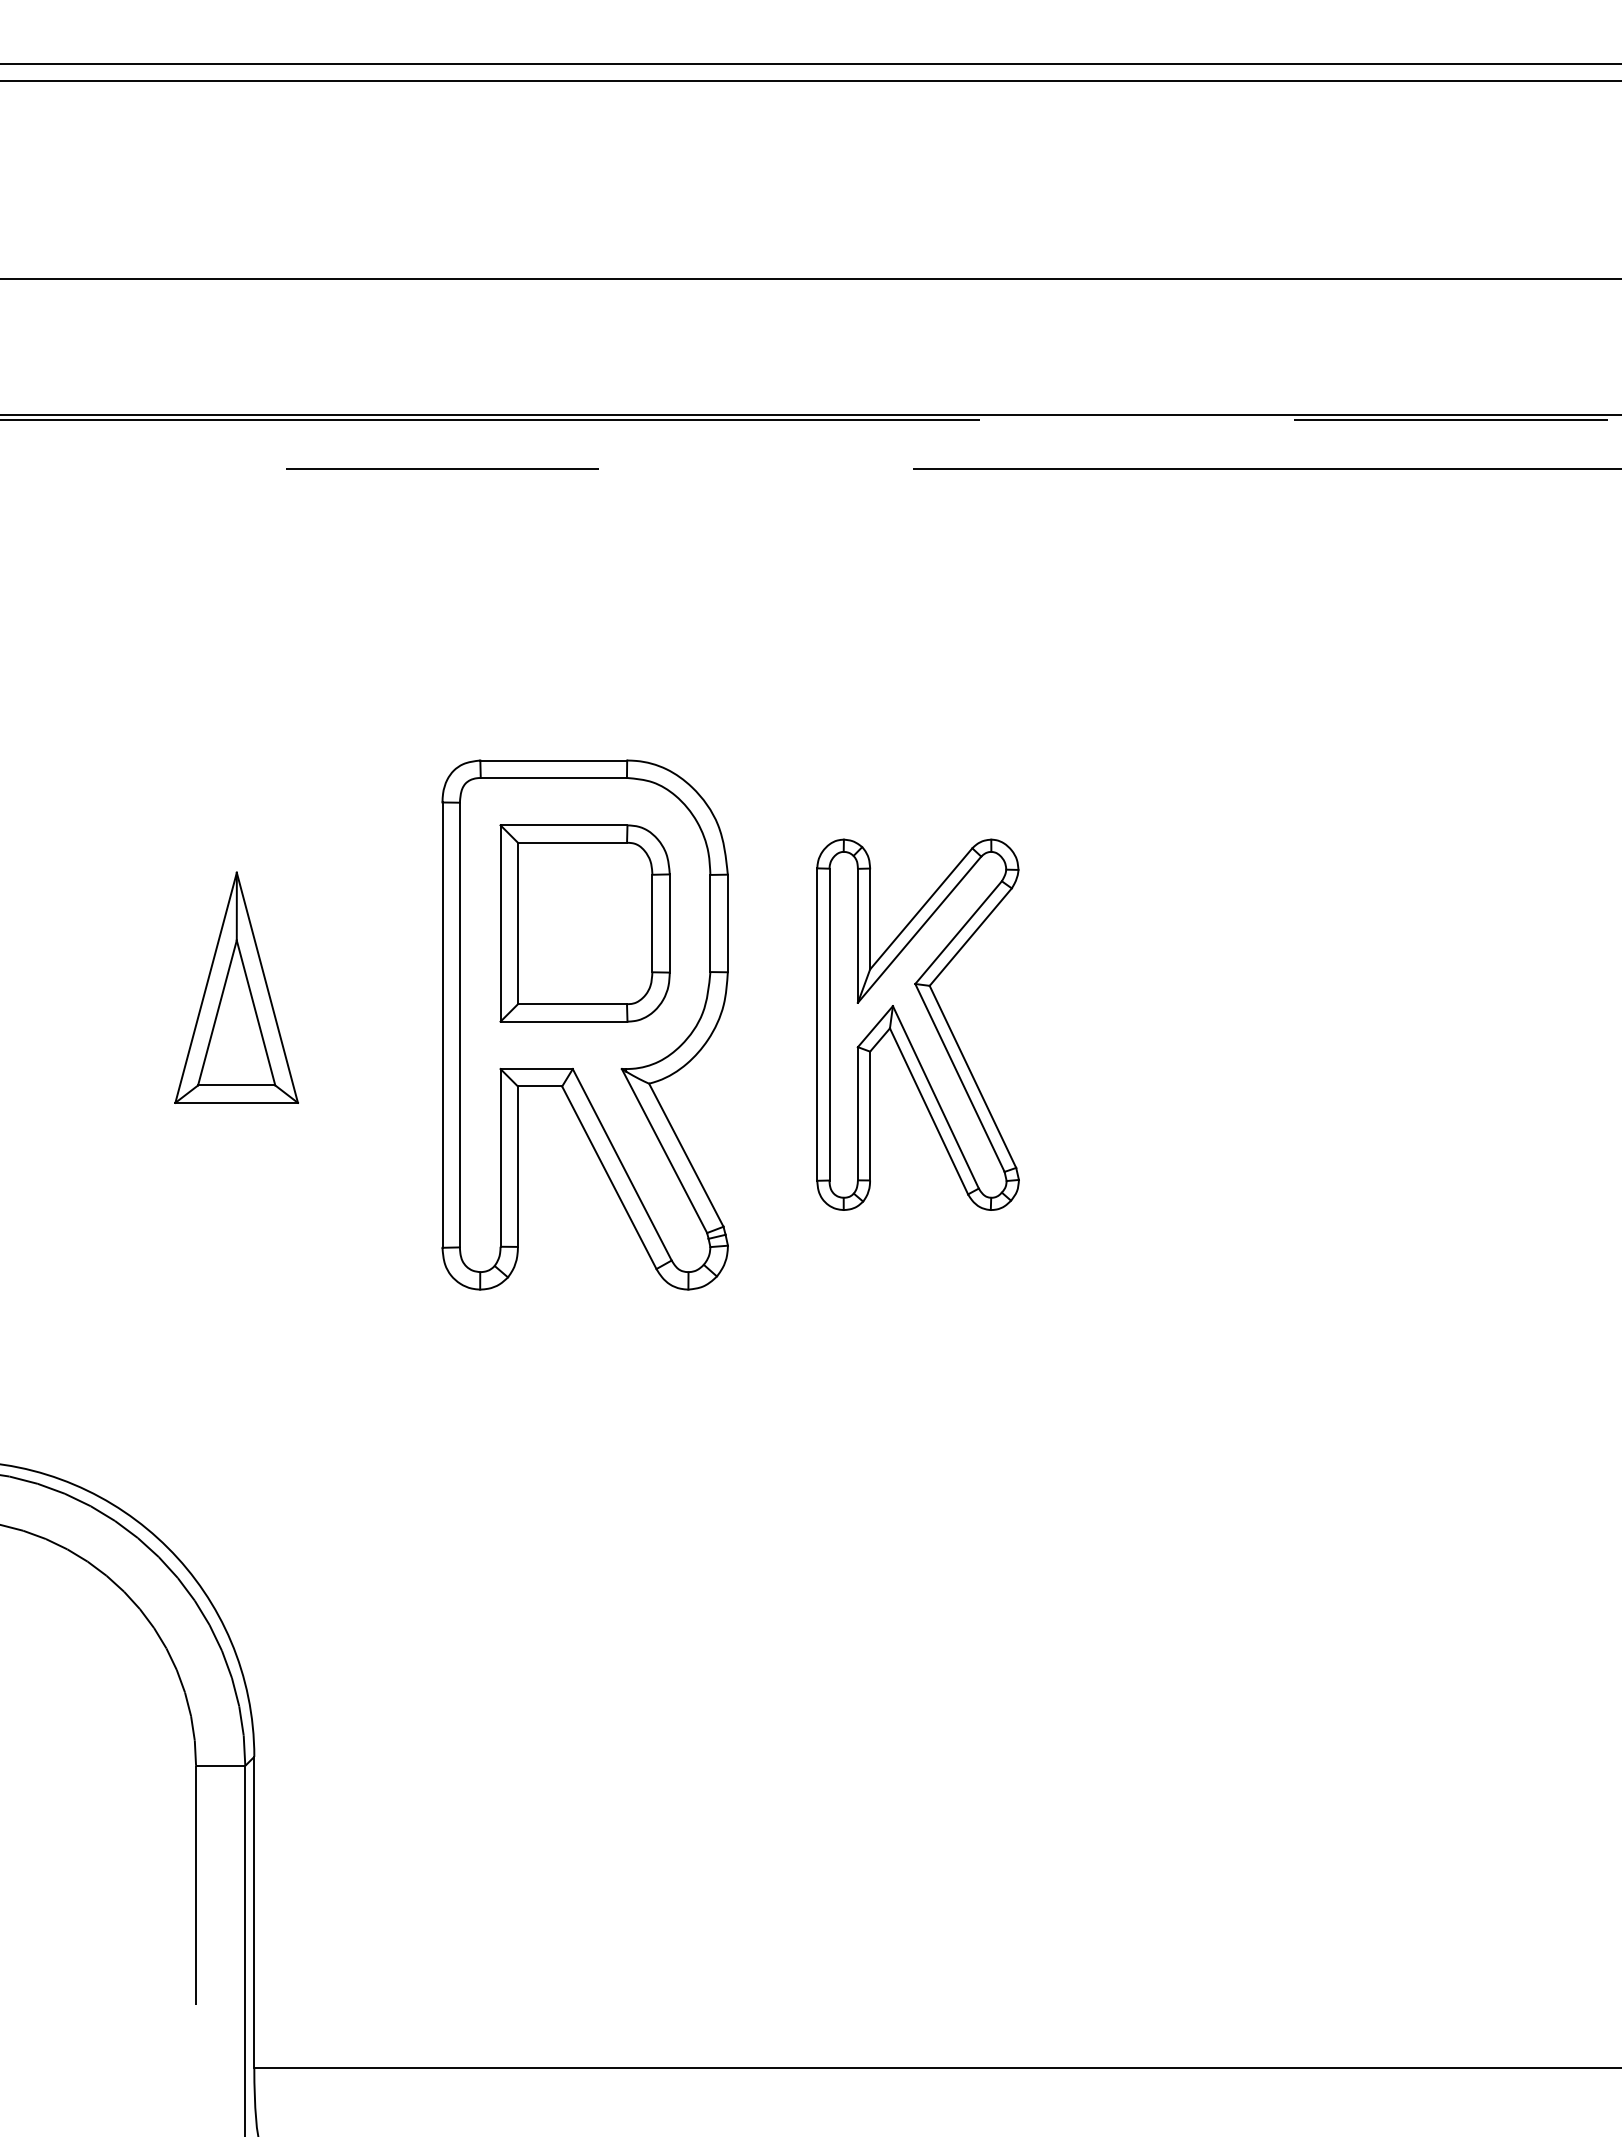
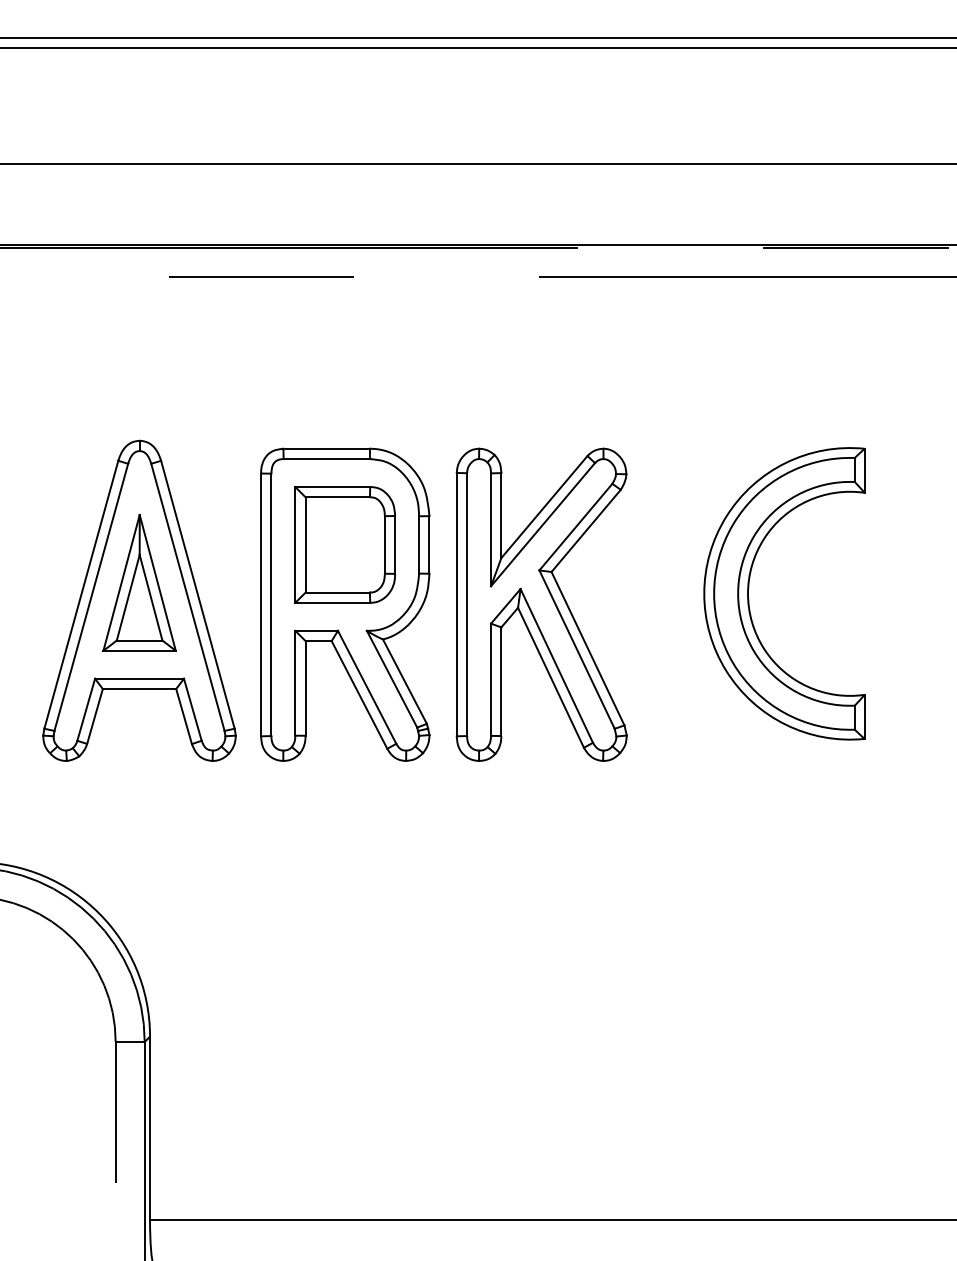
part: (1270, 997) -> (749, 588), added
part: (236, 1017) -> (139, 600), added
part: (917, 1024) -> (541, 604), size x1.43

